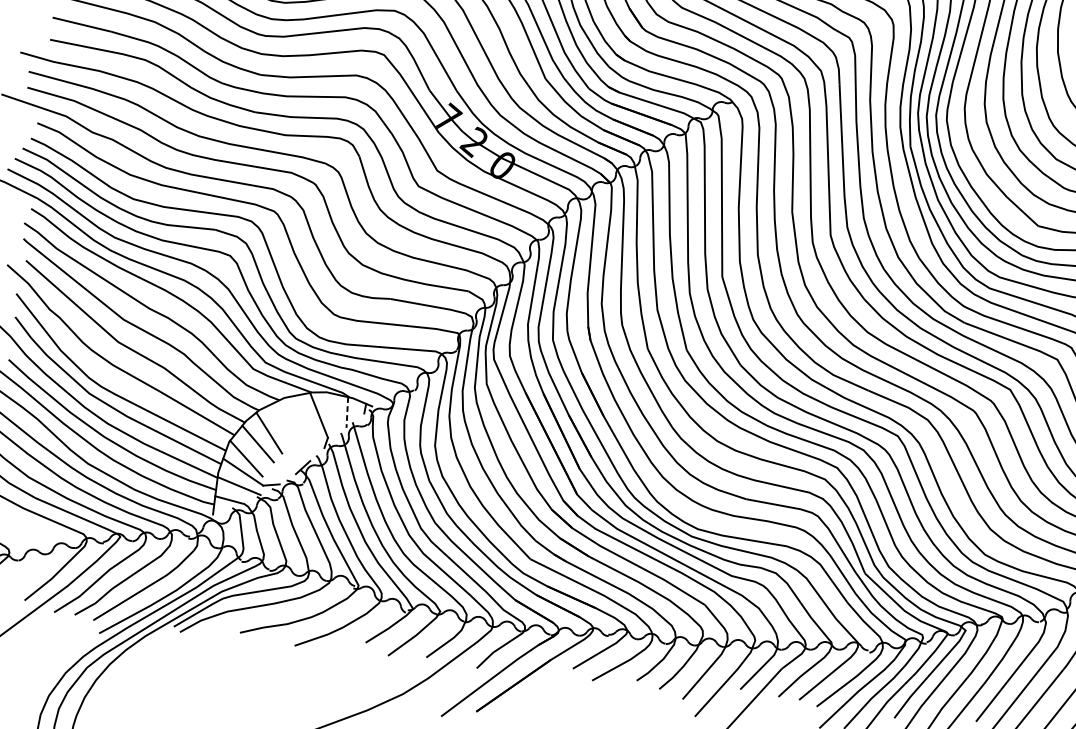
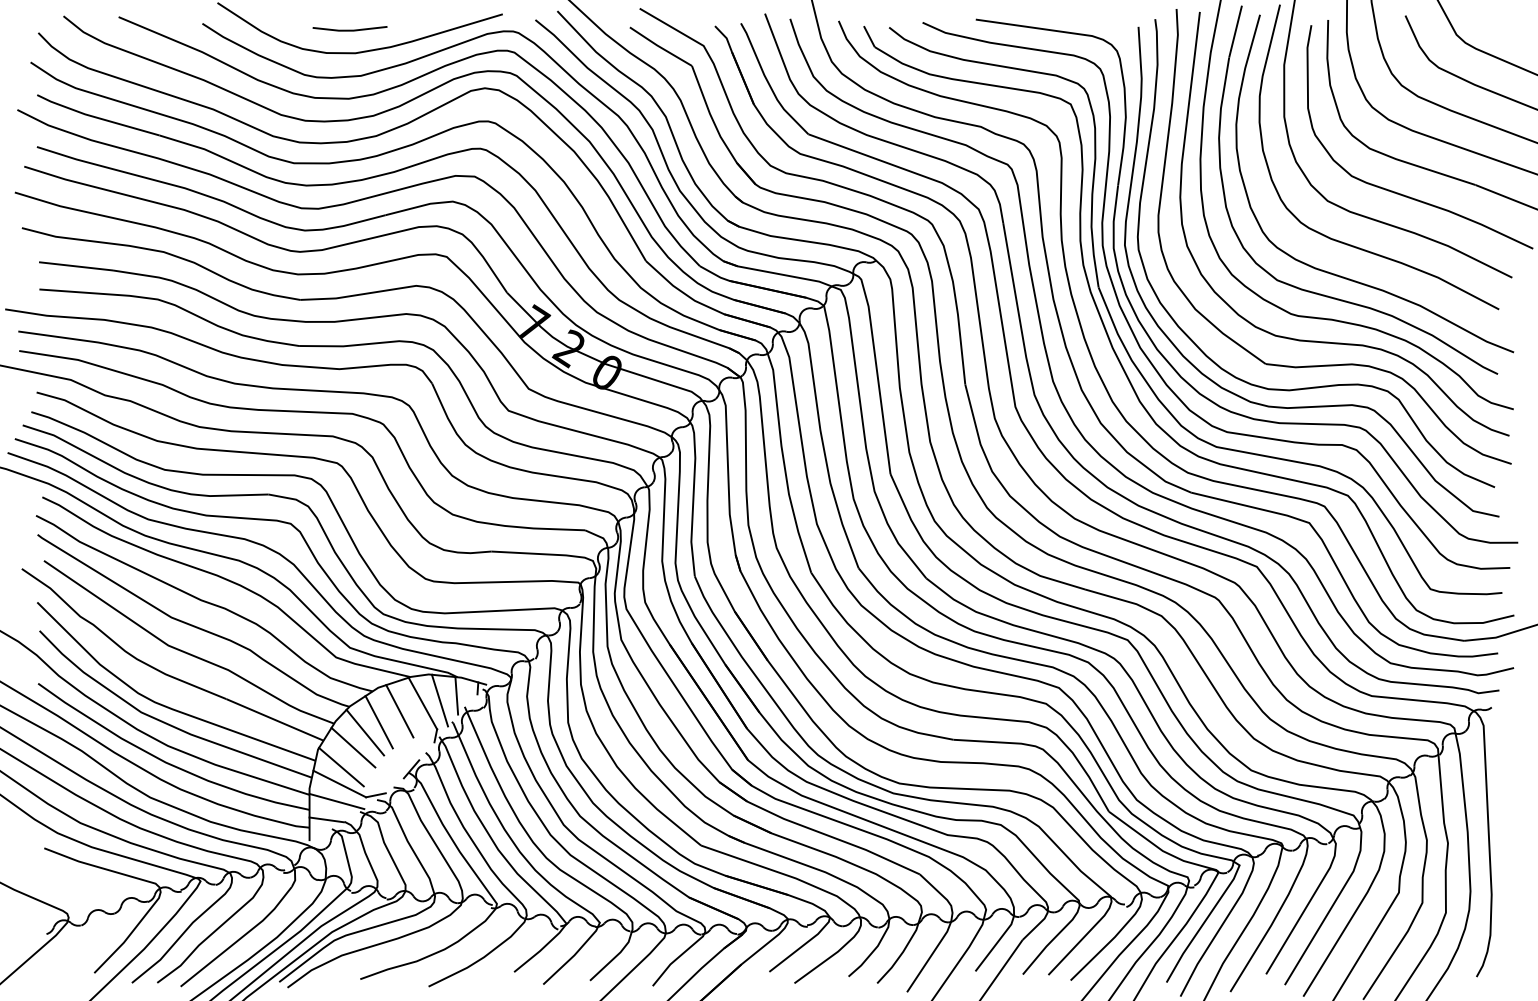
line: (347, 412) -> (456, 695), dashed -> solid
line: (332, 414) -> (439, 700), added
line: (299, 419) -> (399, 711), added
line: (281, 426) -> (378, 722), added

